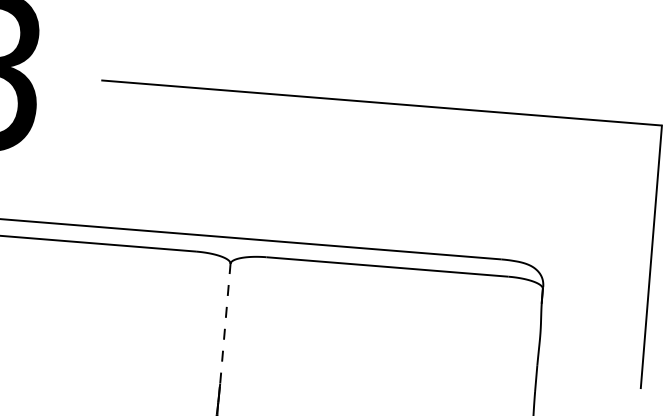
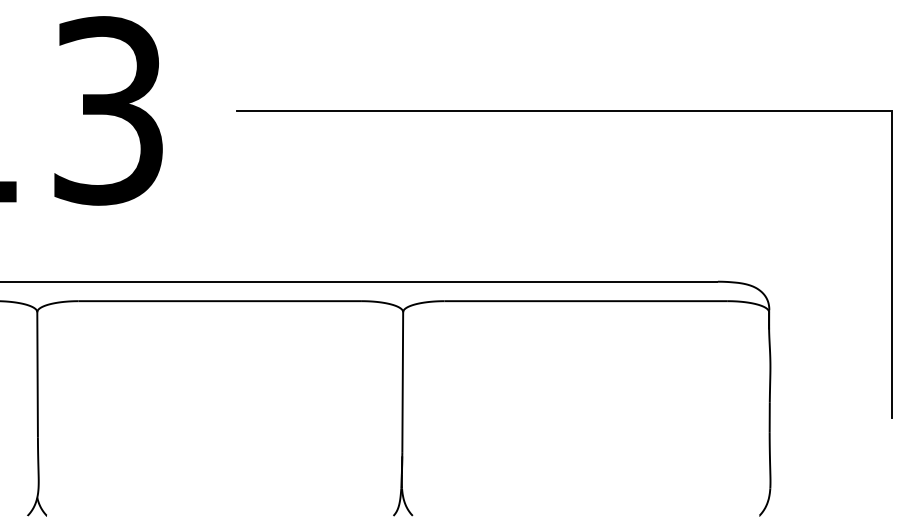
line: (225, 323) -> (402, 382), dashed -> solid

